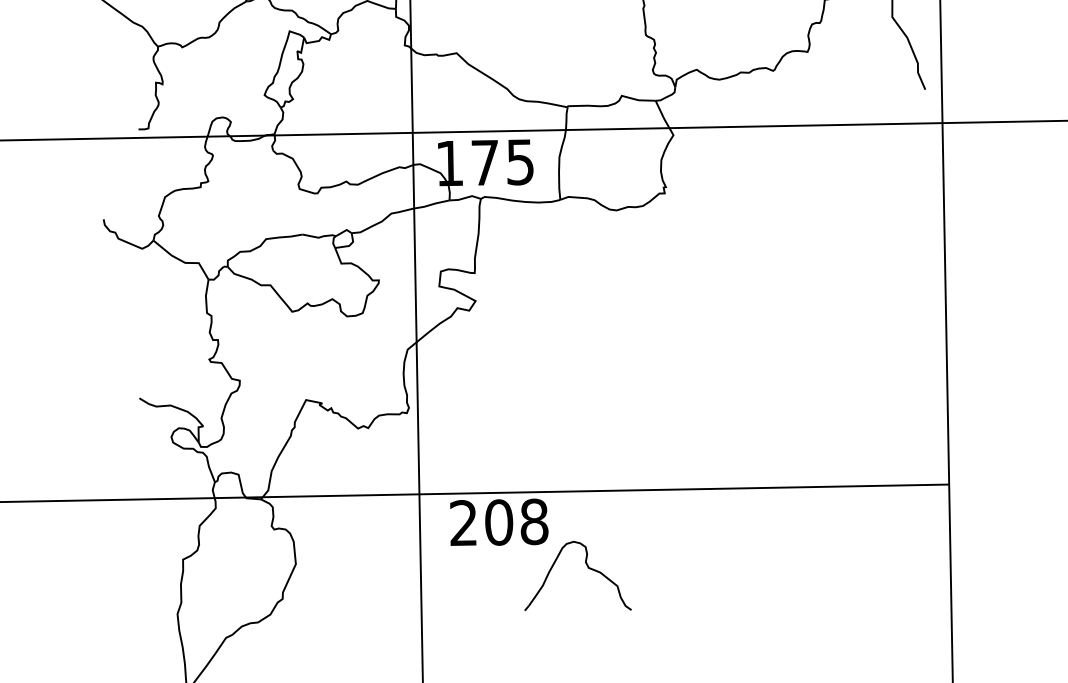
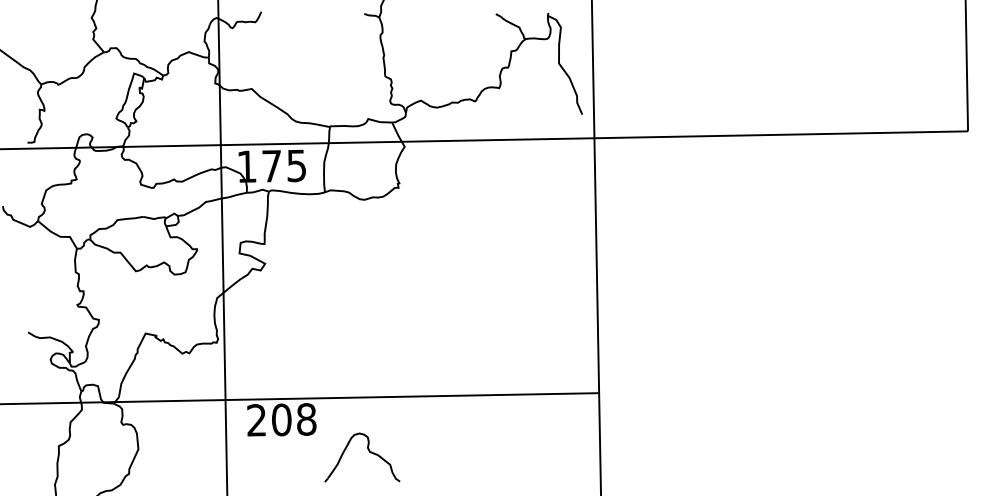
part: (586, 567) -> (368, 451), moved

